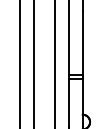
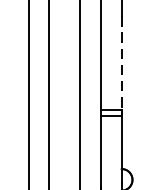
line: (82, 42) -> (121, 62), solid -> dashed

